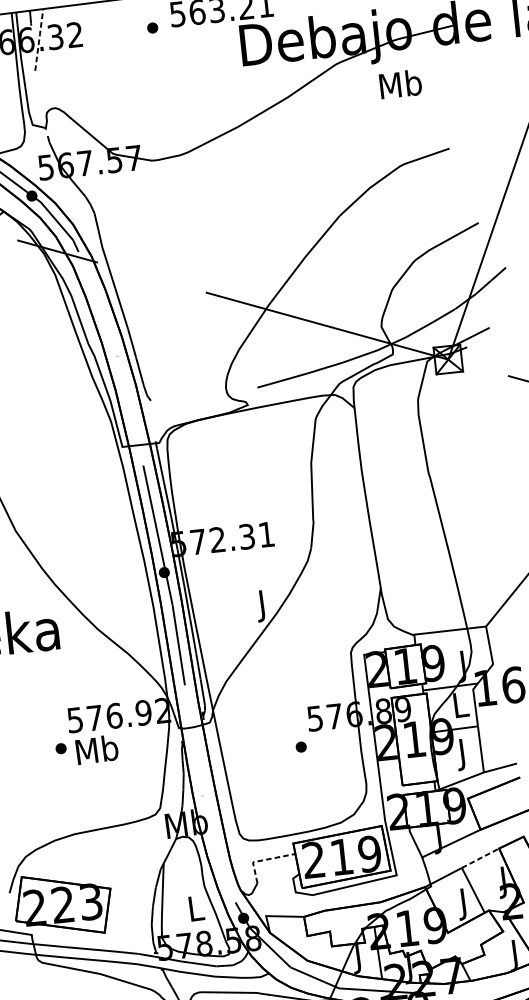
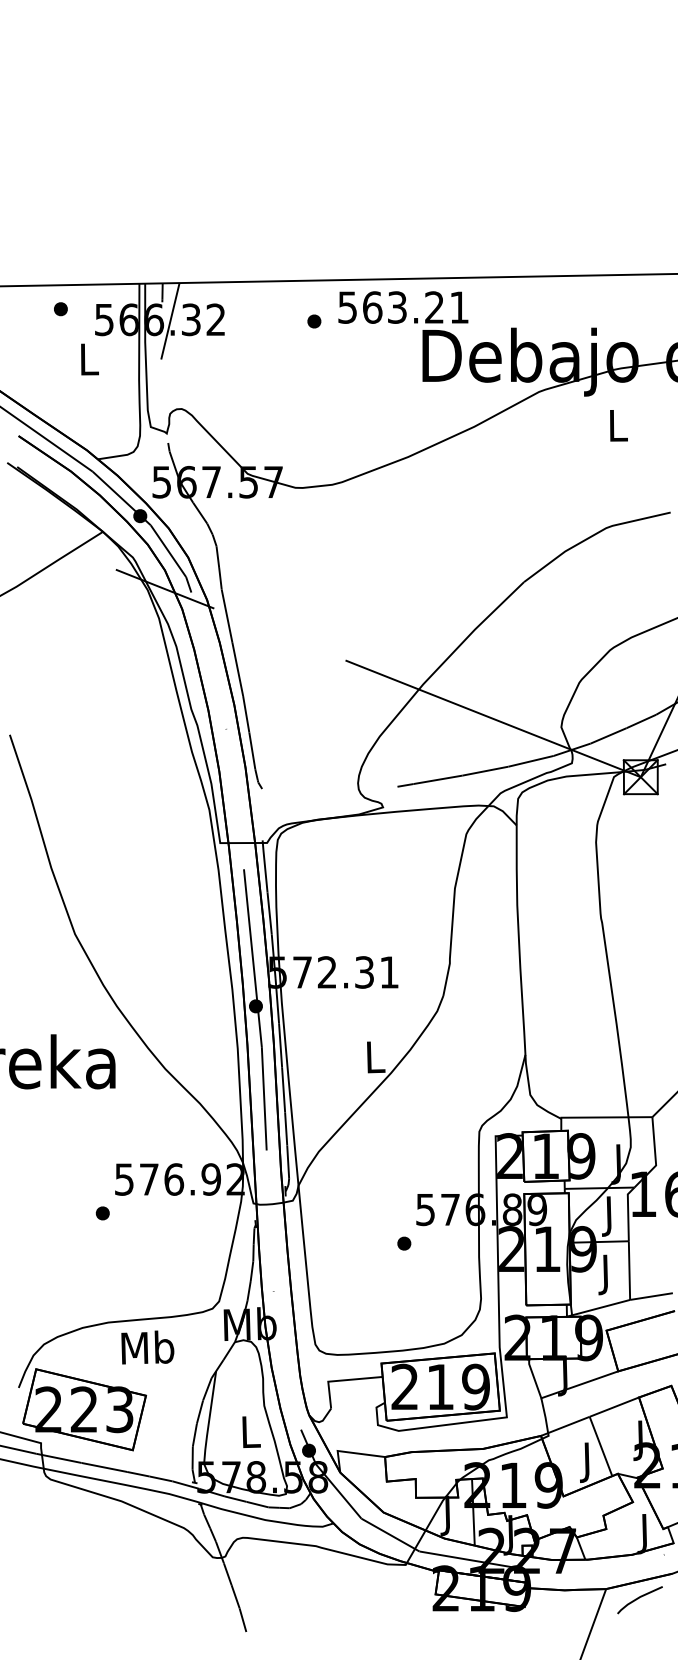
line: (39, 39) -> (170, 320), dashed -> solid
text: (400, 83) -> (617, 424), Mb -> L
text: (263, 605) -> (376, 1061), J -> L
text: (461, 708) -> (610, 1216), L -> J
text: (96, 749) -> (147, 1347), moved
line: (480, 858) -> (614, 1407), dashed -> solid
line: (263, 860) -> (341, 1380), dashed -> solid

